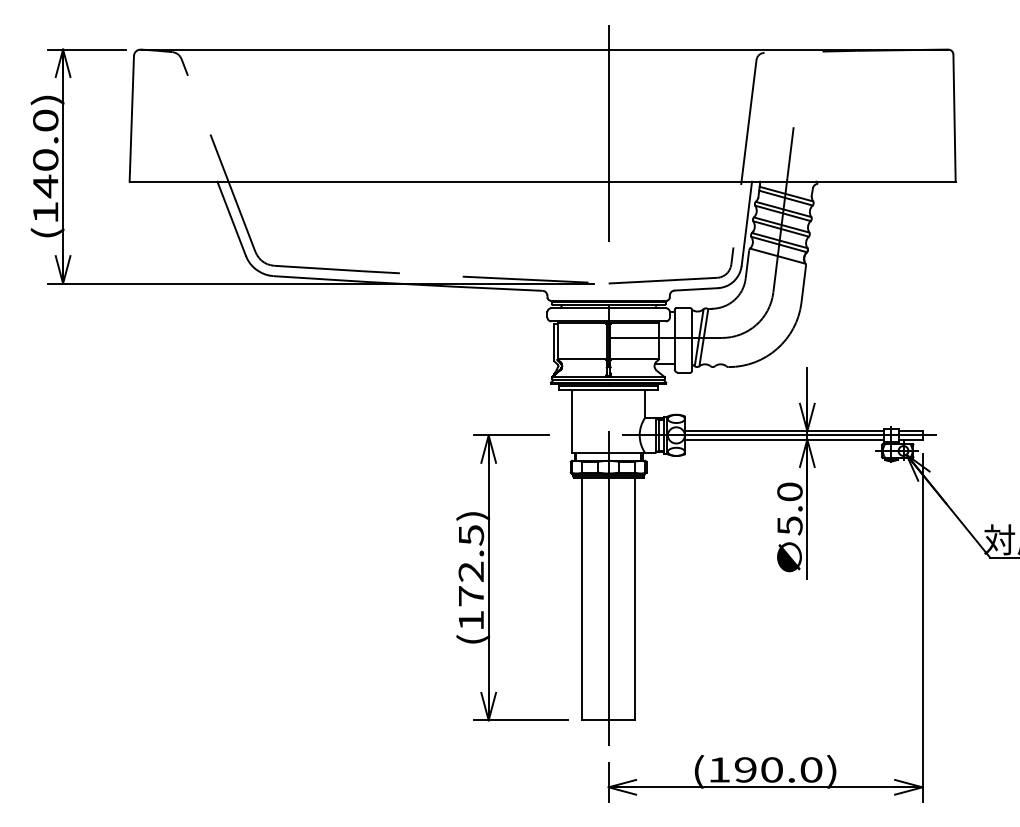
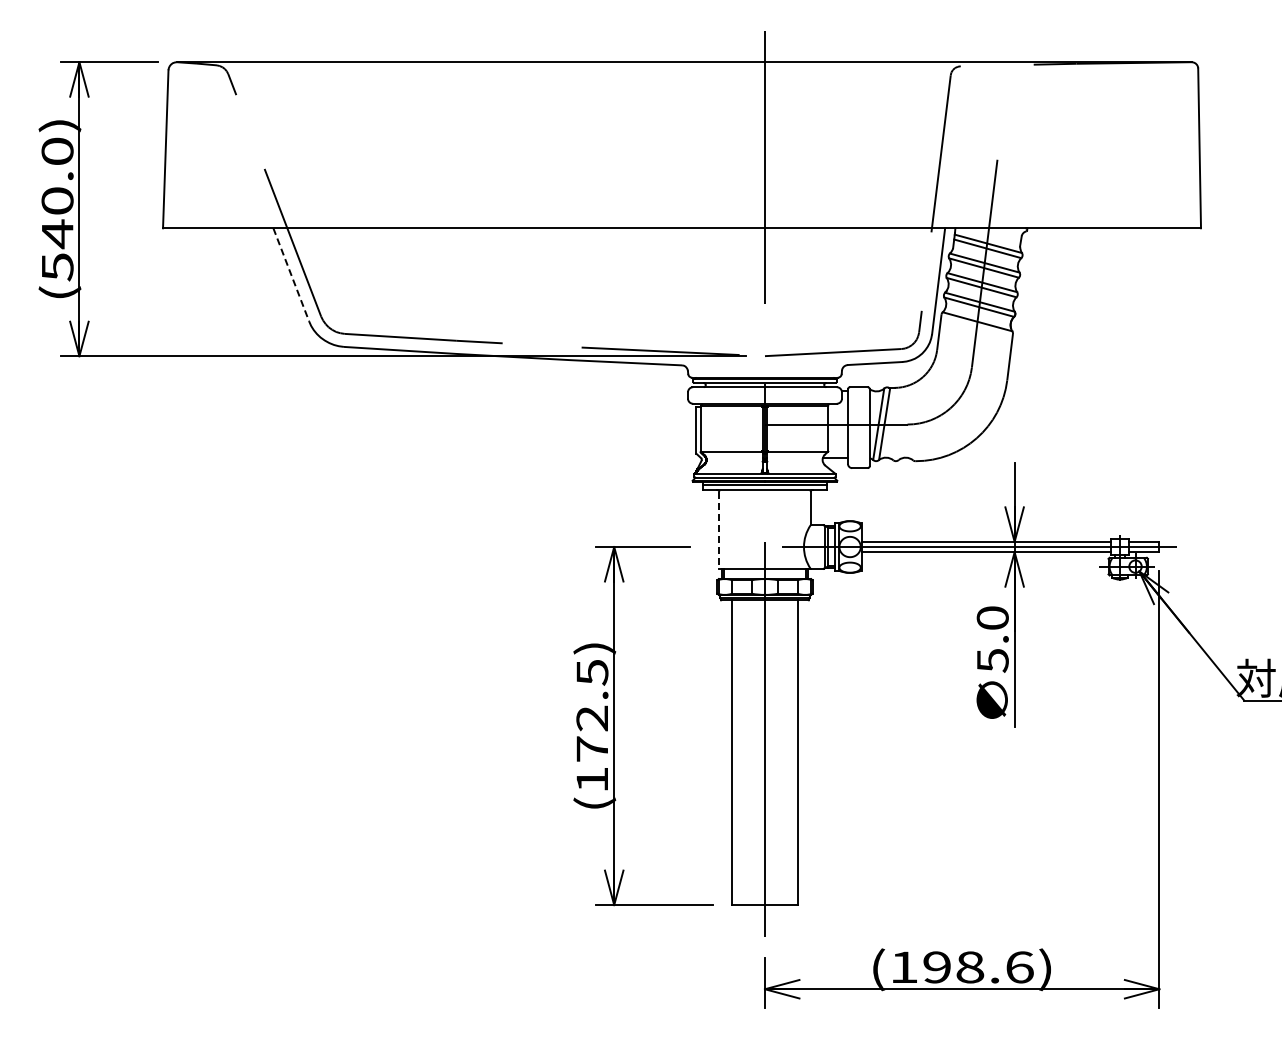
text: (45, 212) -> (57, 267), (140.0) -> (540.0)
line: (231, 218) -> (291, 274), solid -> dashed
line: (572, 422) -> (719, 530), solid -> dashed
text: (791, 770) -> (994, 967), (190.0) -> (198.6)

